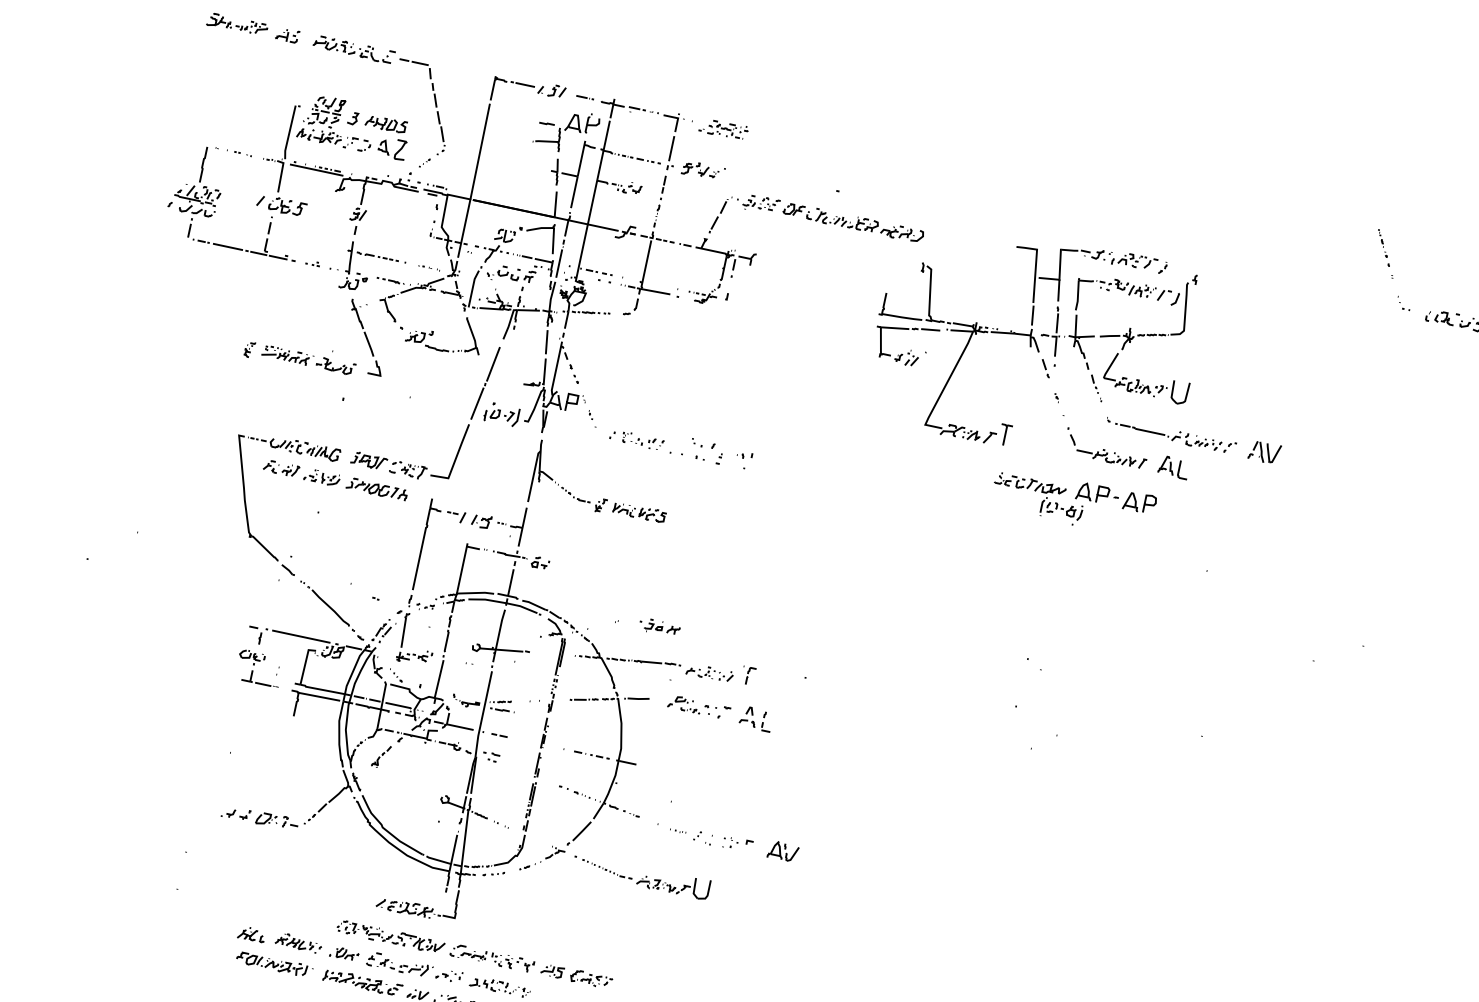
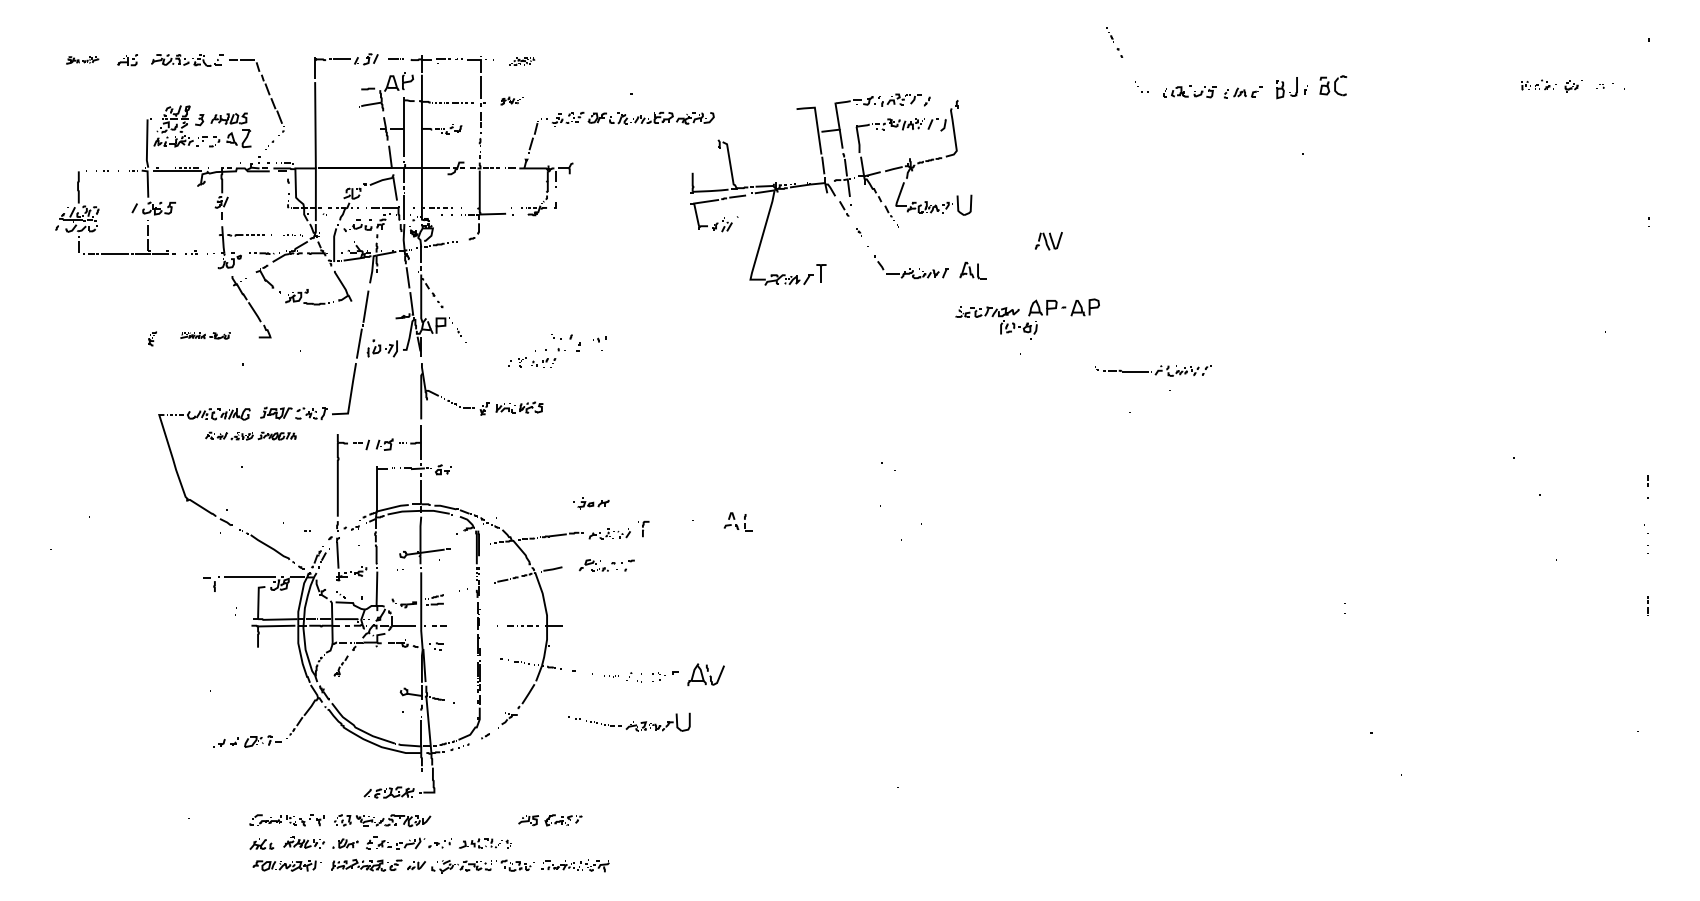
part: (237, 25) -> (82, 60), size x0.6
part: (723, 129) -> (521, 61), size x0.6
part: (702, 170) -> (511, 100), size x0.6
part: (309, 356) -> (205, 333), size x0.6
part: (1170, 435) -> (1153, 370), moved
part: (637, 439) -> (532, 362), moved
part: (335, 480) -> (250, 436), size x0.7
part: (1073, 501) -> (1027, 318), moved
part: (660, 627) -> (591, 503), moved
part: (259, 668) -> (219, 612), removed
part: (755, 718) -> (737, 521), moved
part: (782, 851) -> (705, 674), size x1.4
part: (642, 875) -> (629, 721), moved
part: (491, 958) -> (286, 820), moved

